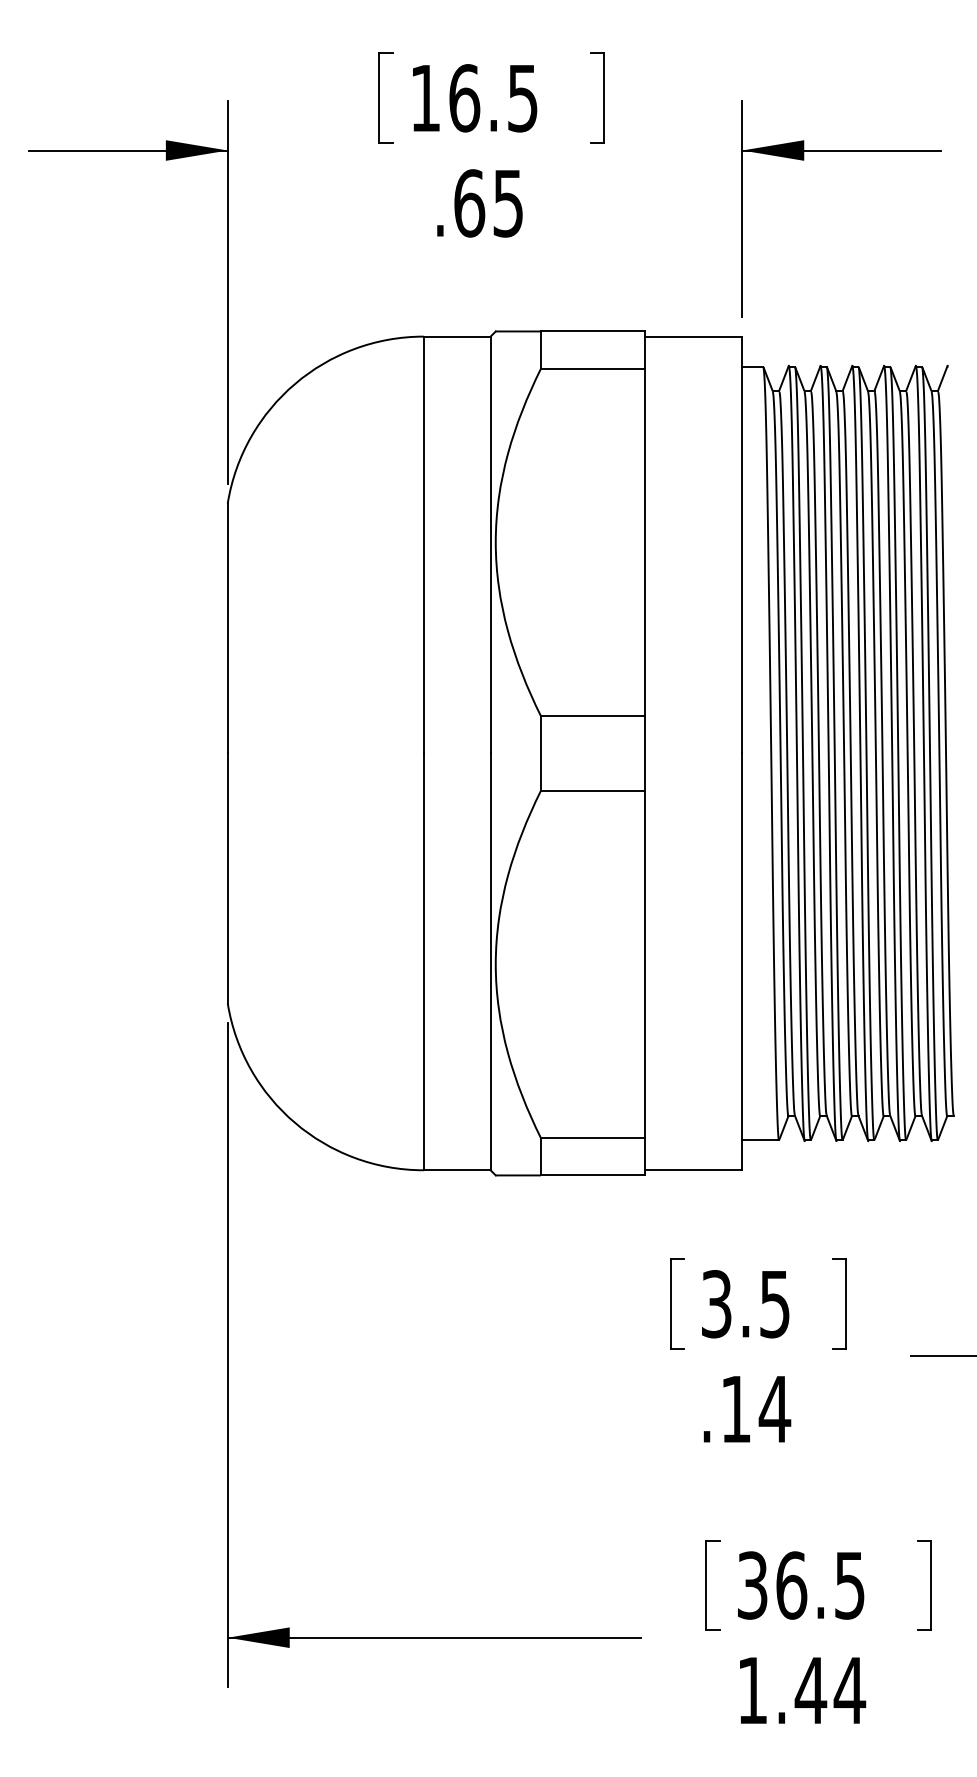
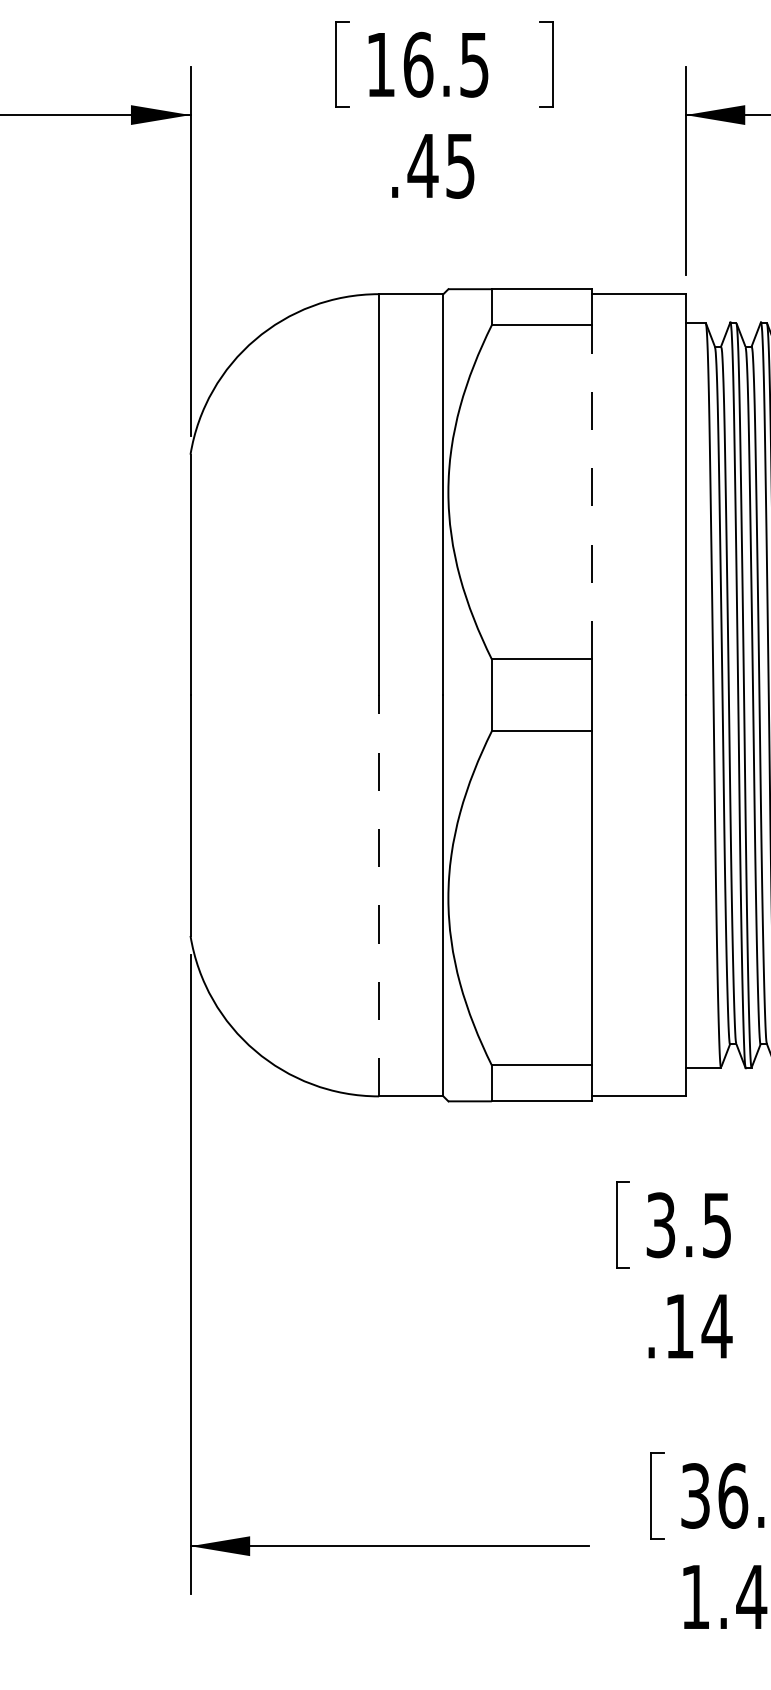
text: (469, 203) -> (423, 166), .65 -> .45
line: (644, 542) -> (591, 492), solid -> dashed
line: (423, 961) -> (378, 895), solid -> dashed

